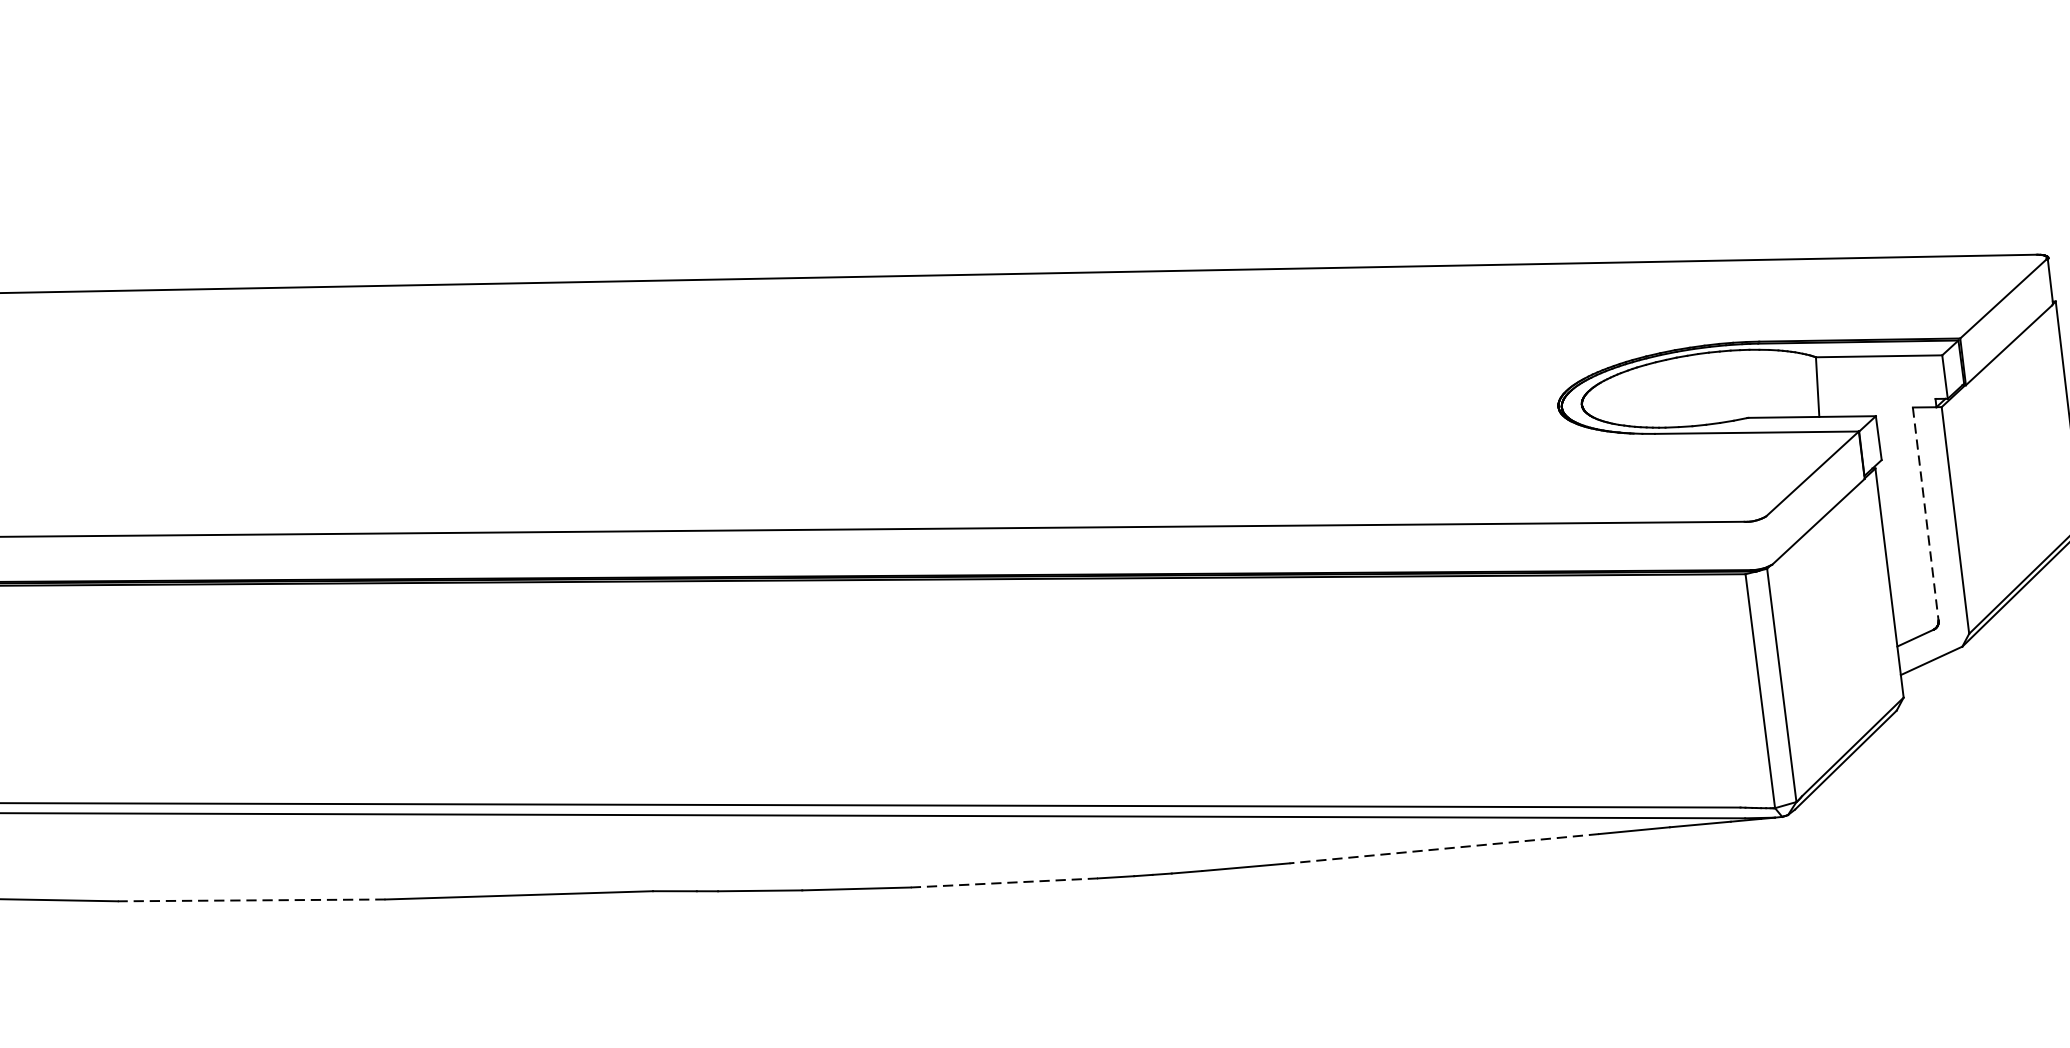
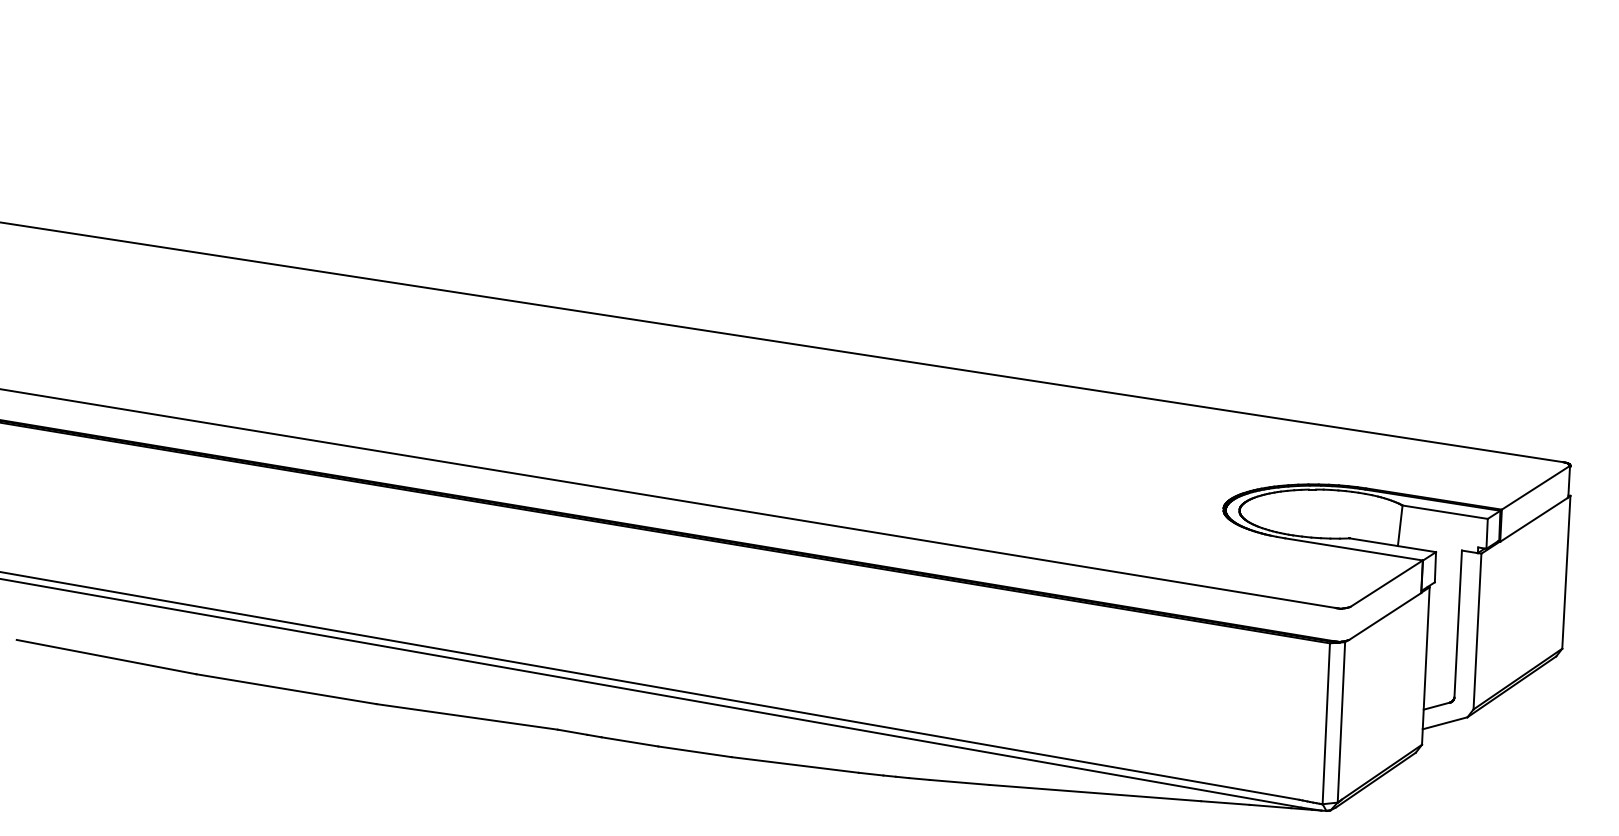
line: (1926, 514) -> (1458, 624), dashed -> solid
line: (1443, 849) -> (1094, 793), dashed -> solid
line: (1003, 882) -> (794, 764), dashed -> solid
line: (251, 900) -> (286, 689), dashed -> solid

